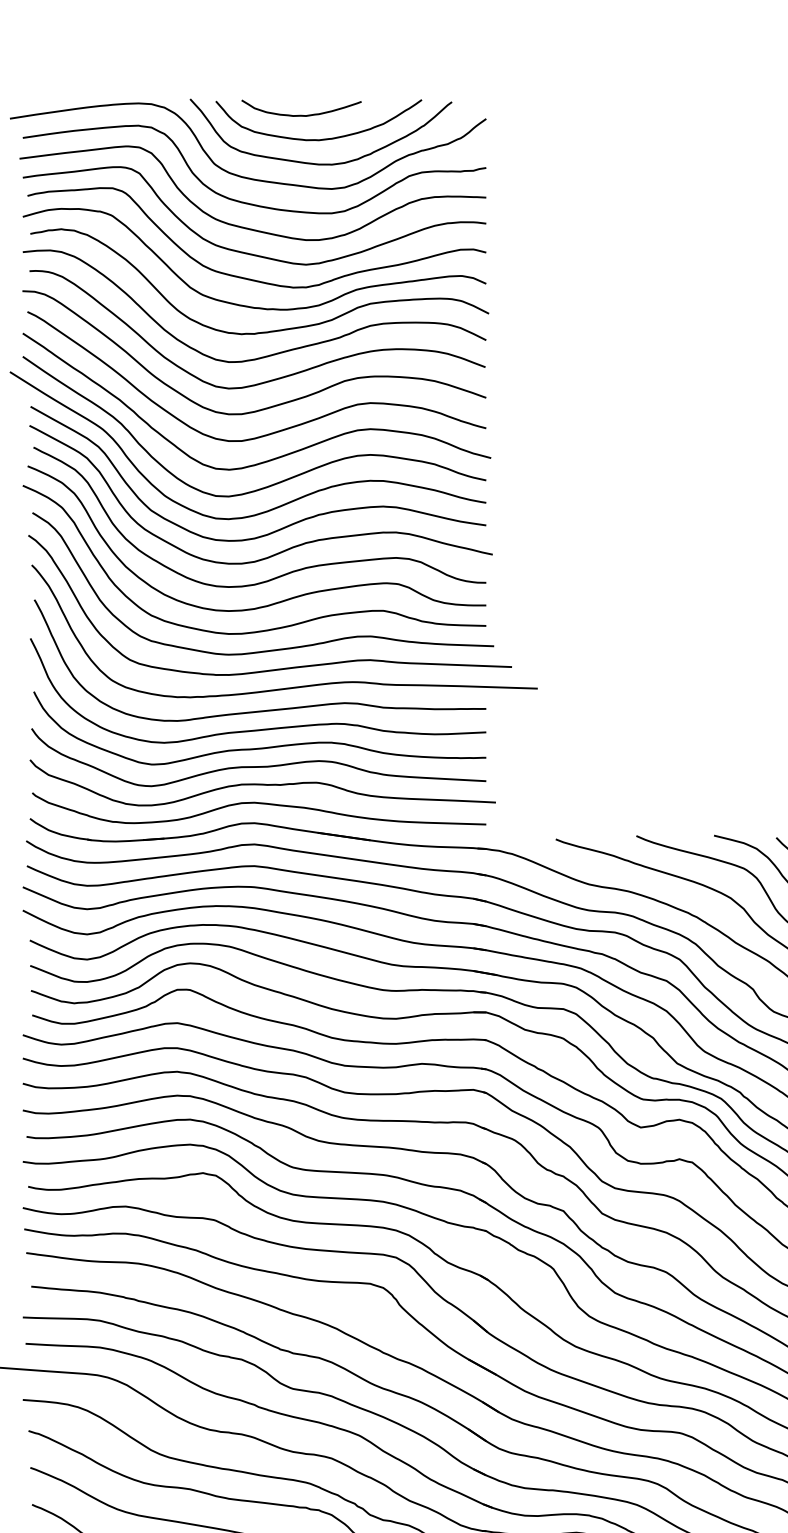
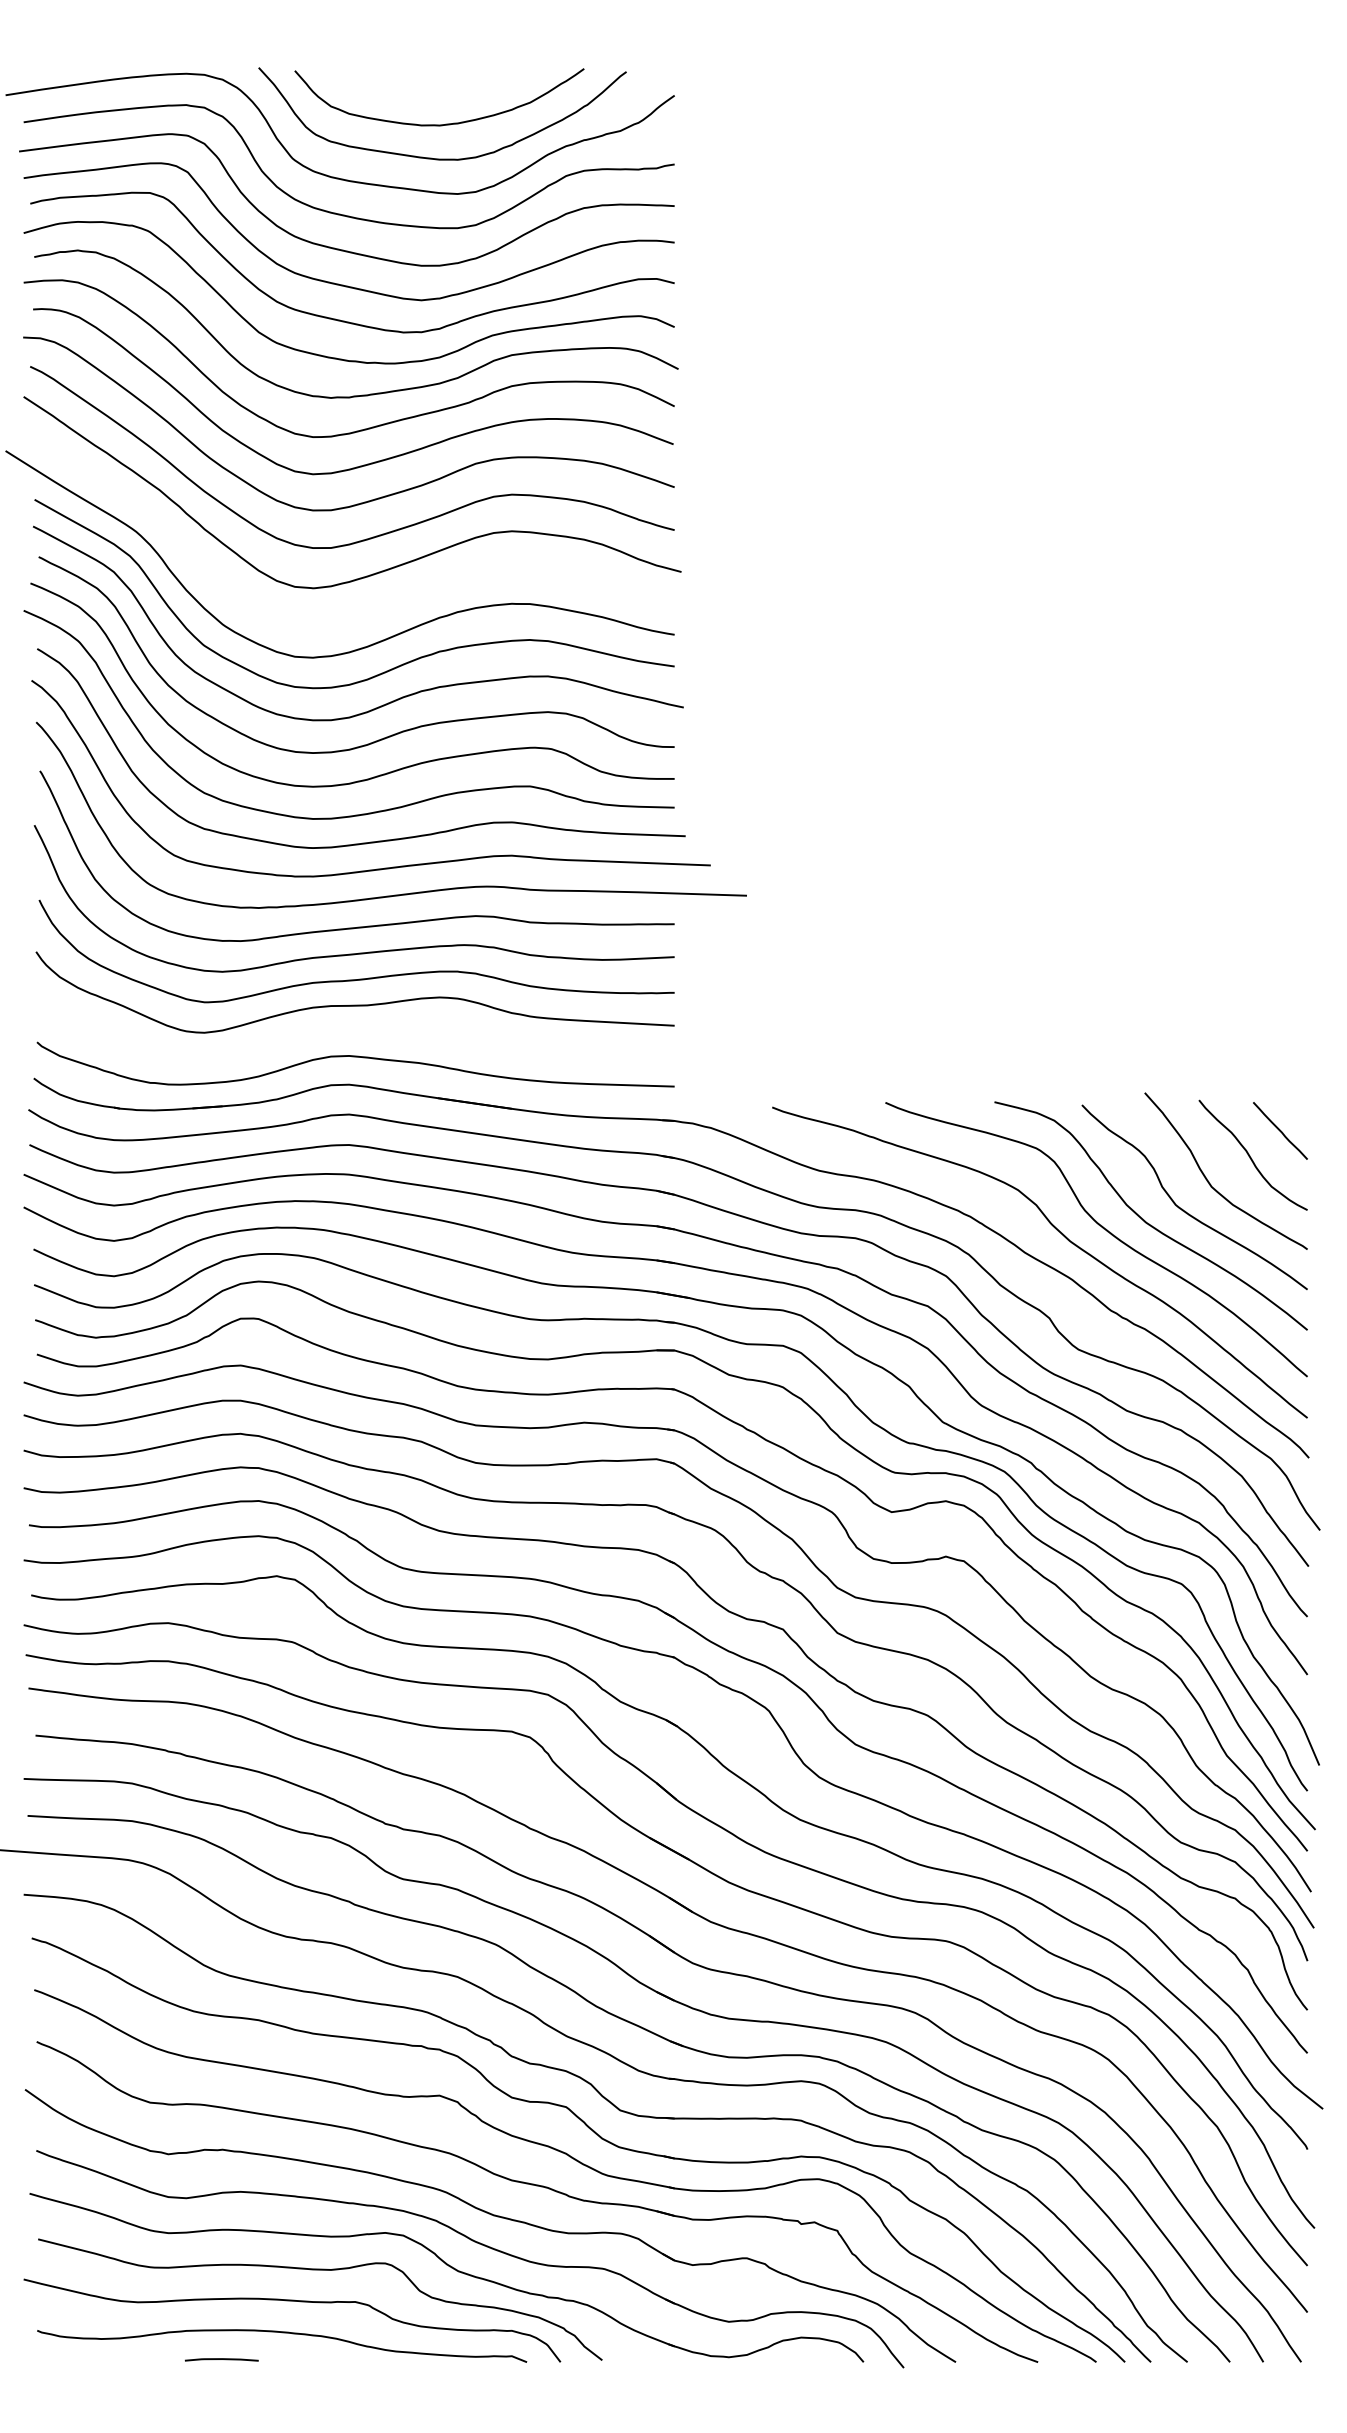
curve: (301, 115) -> (414, 90), removed
curve: (274, 483) -> (377, 607), removed
curve: (262, 783) -> (360, 1029), removed

